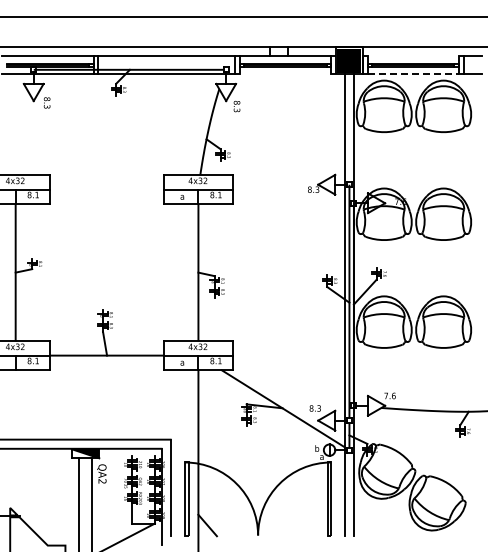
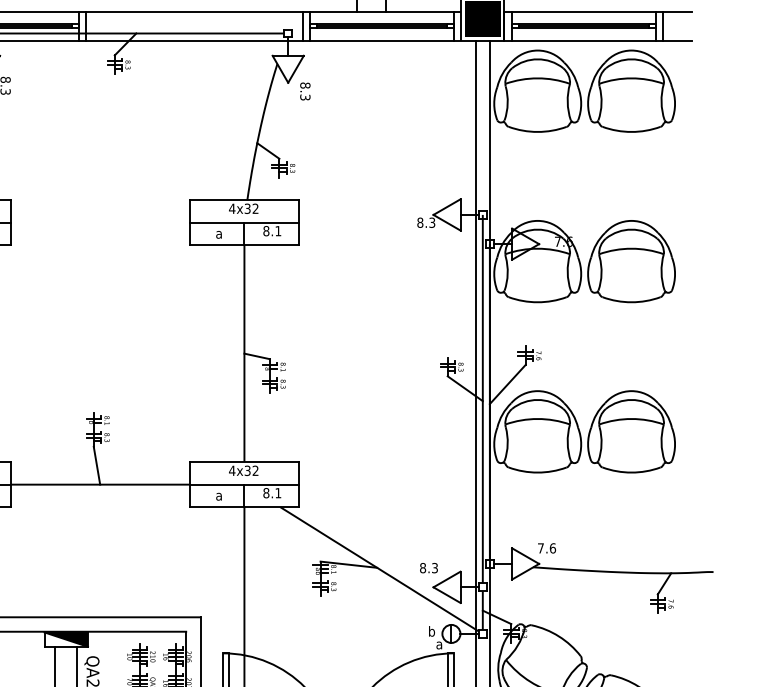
line: (413, 56) -> (583, 12), added
line: (285, 74) -> (381, 40), added
line: (413, 74) -> (583, 40), dashed -> solid

